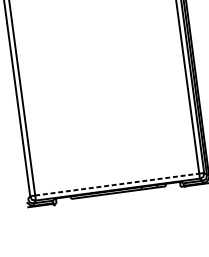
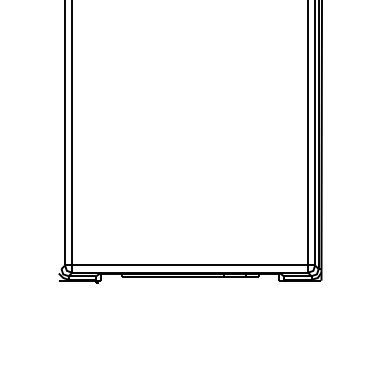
line: (117, 184) -> (190, 265), dashed -> solid

